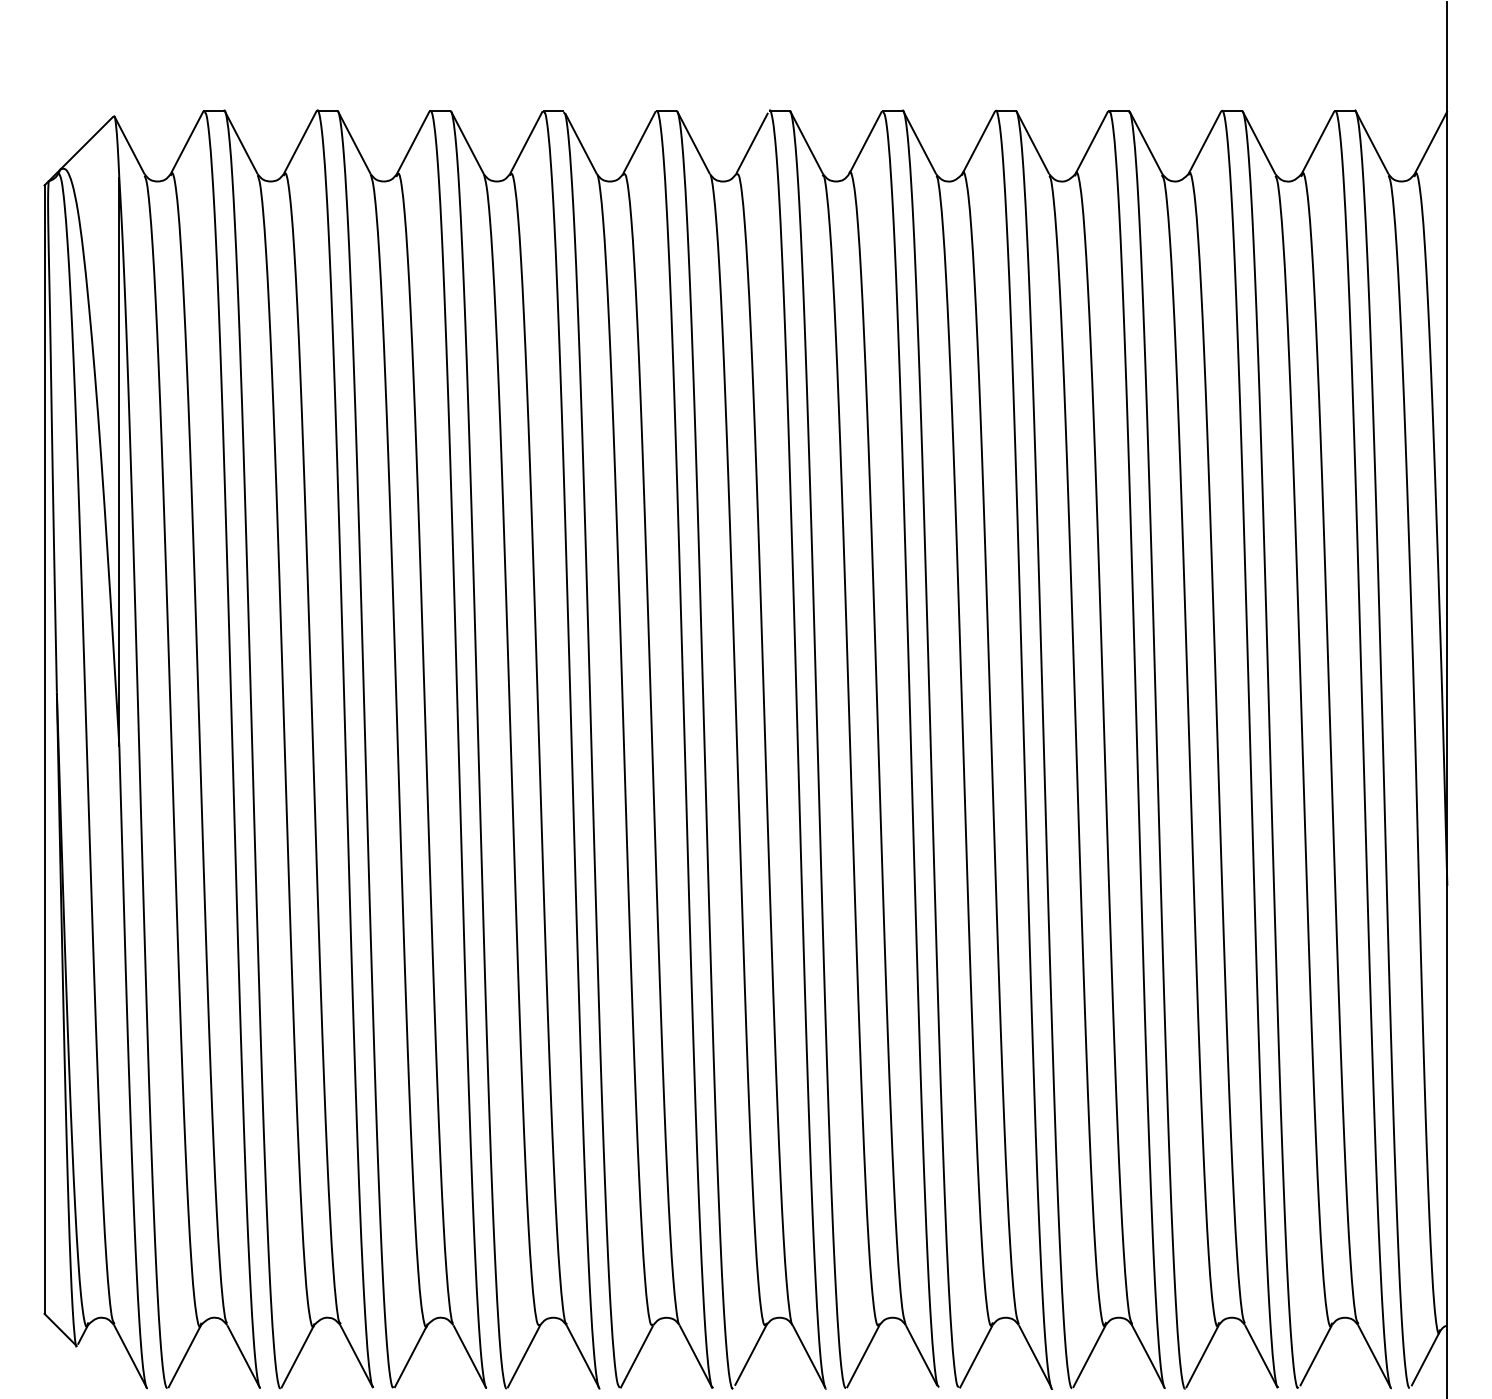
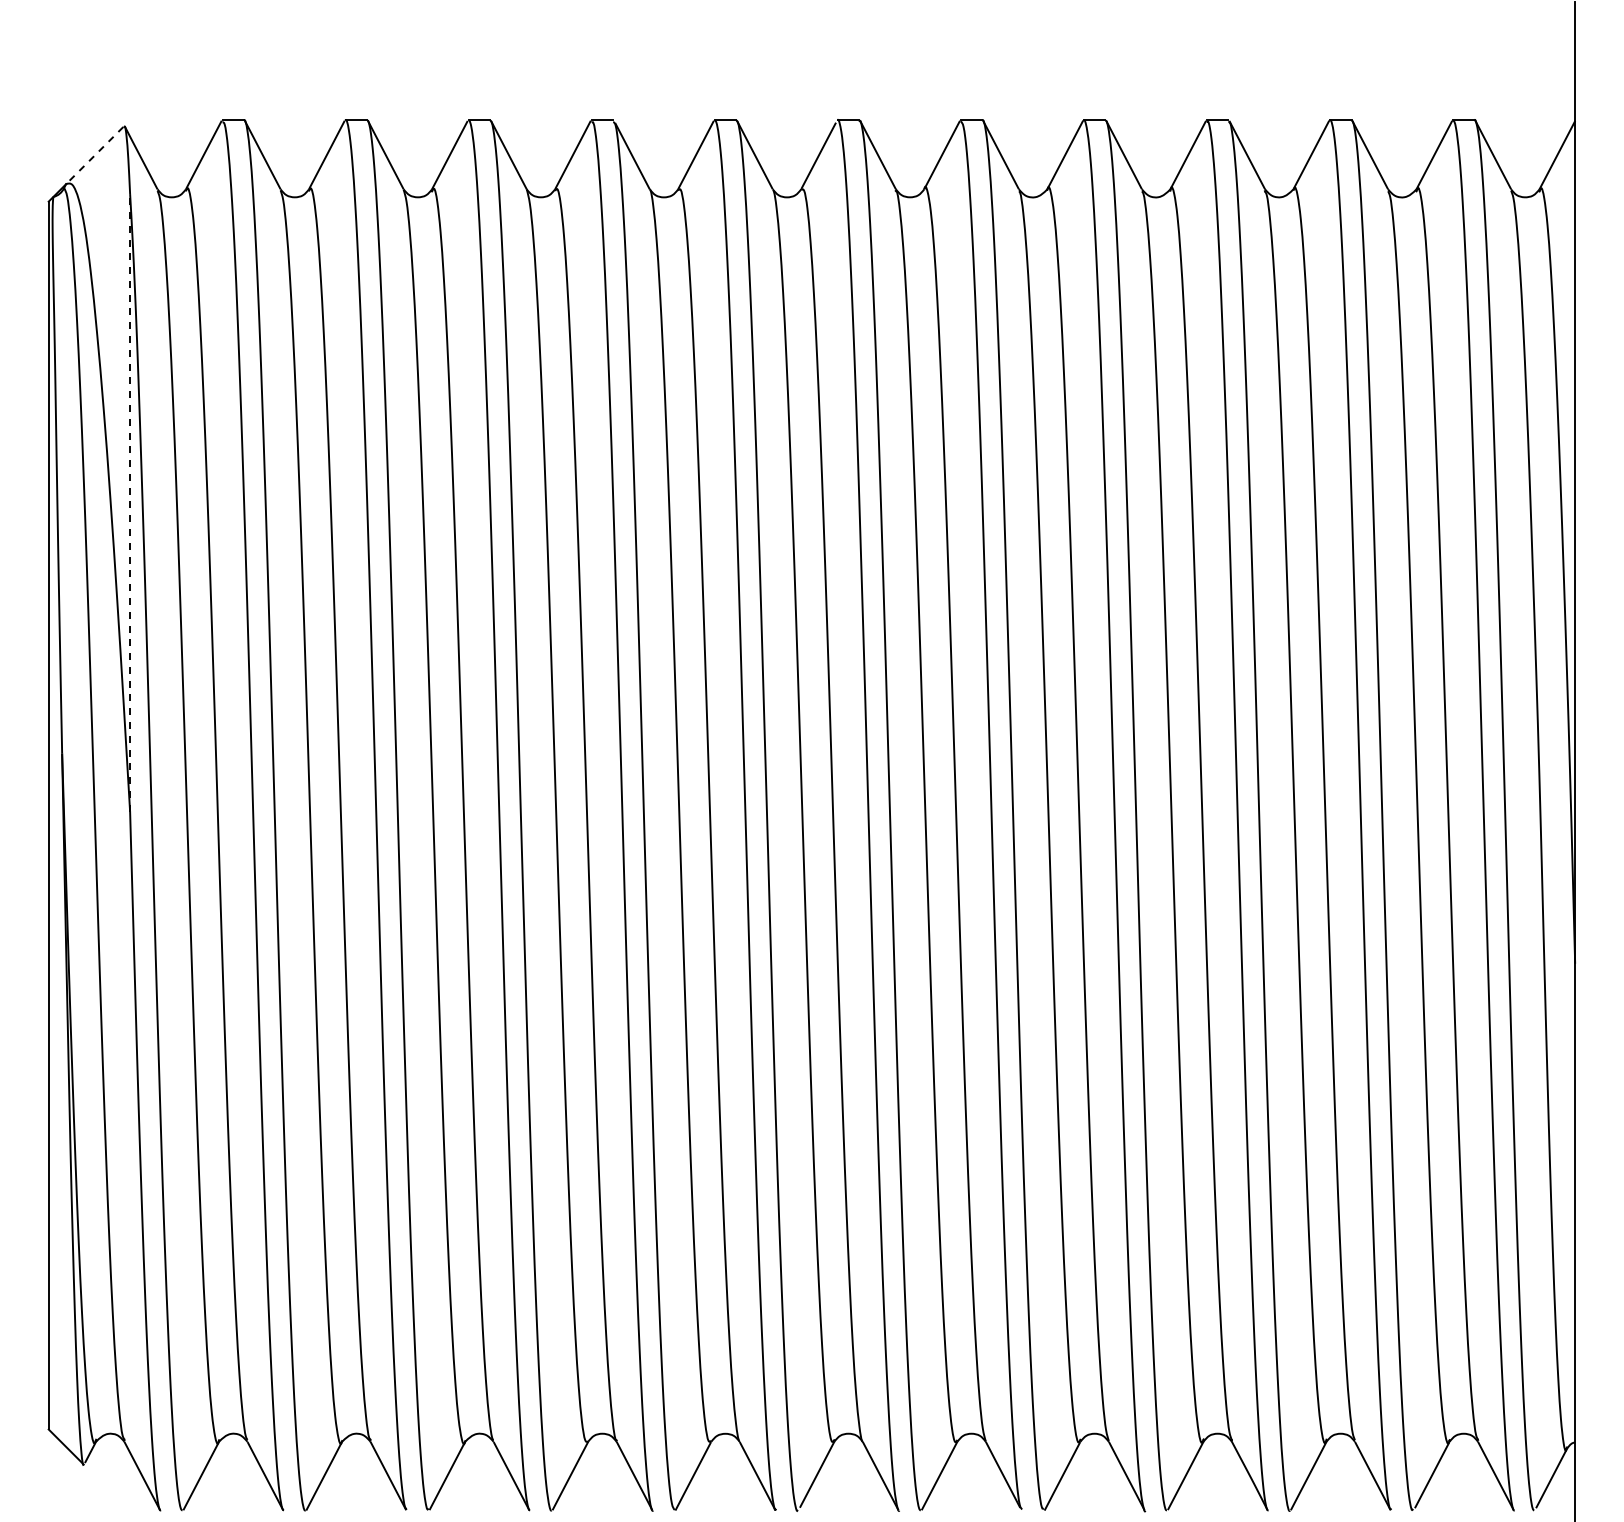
line: (87, 143) -> (95, 155), solid -> dashed
line: (119, 461) -> (130, 502), solid -> dashed

